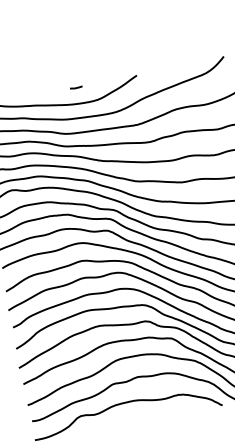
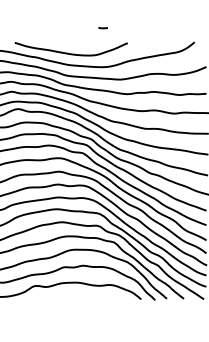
curve: (75, 88) -> (102, 28), moved

